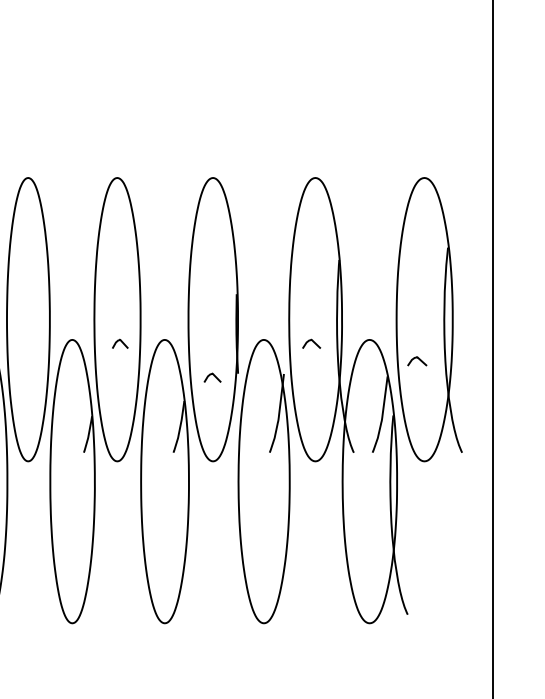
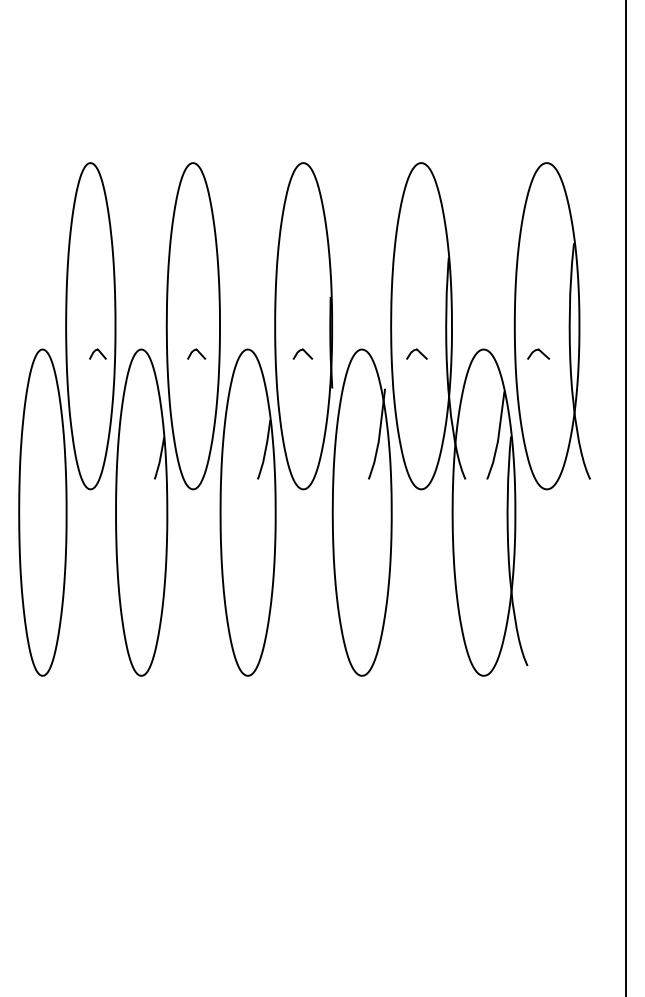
curve: (35, 341) -> (98, 351), added
curve: (418, 359) -> (539, 351), moved
curve: (213, 375) -> (303, 351), moved

